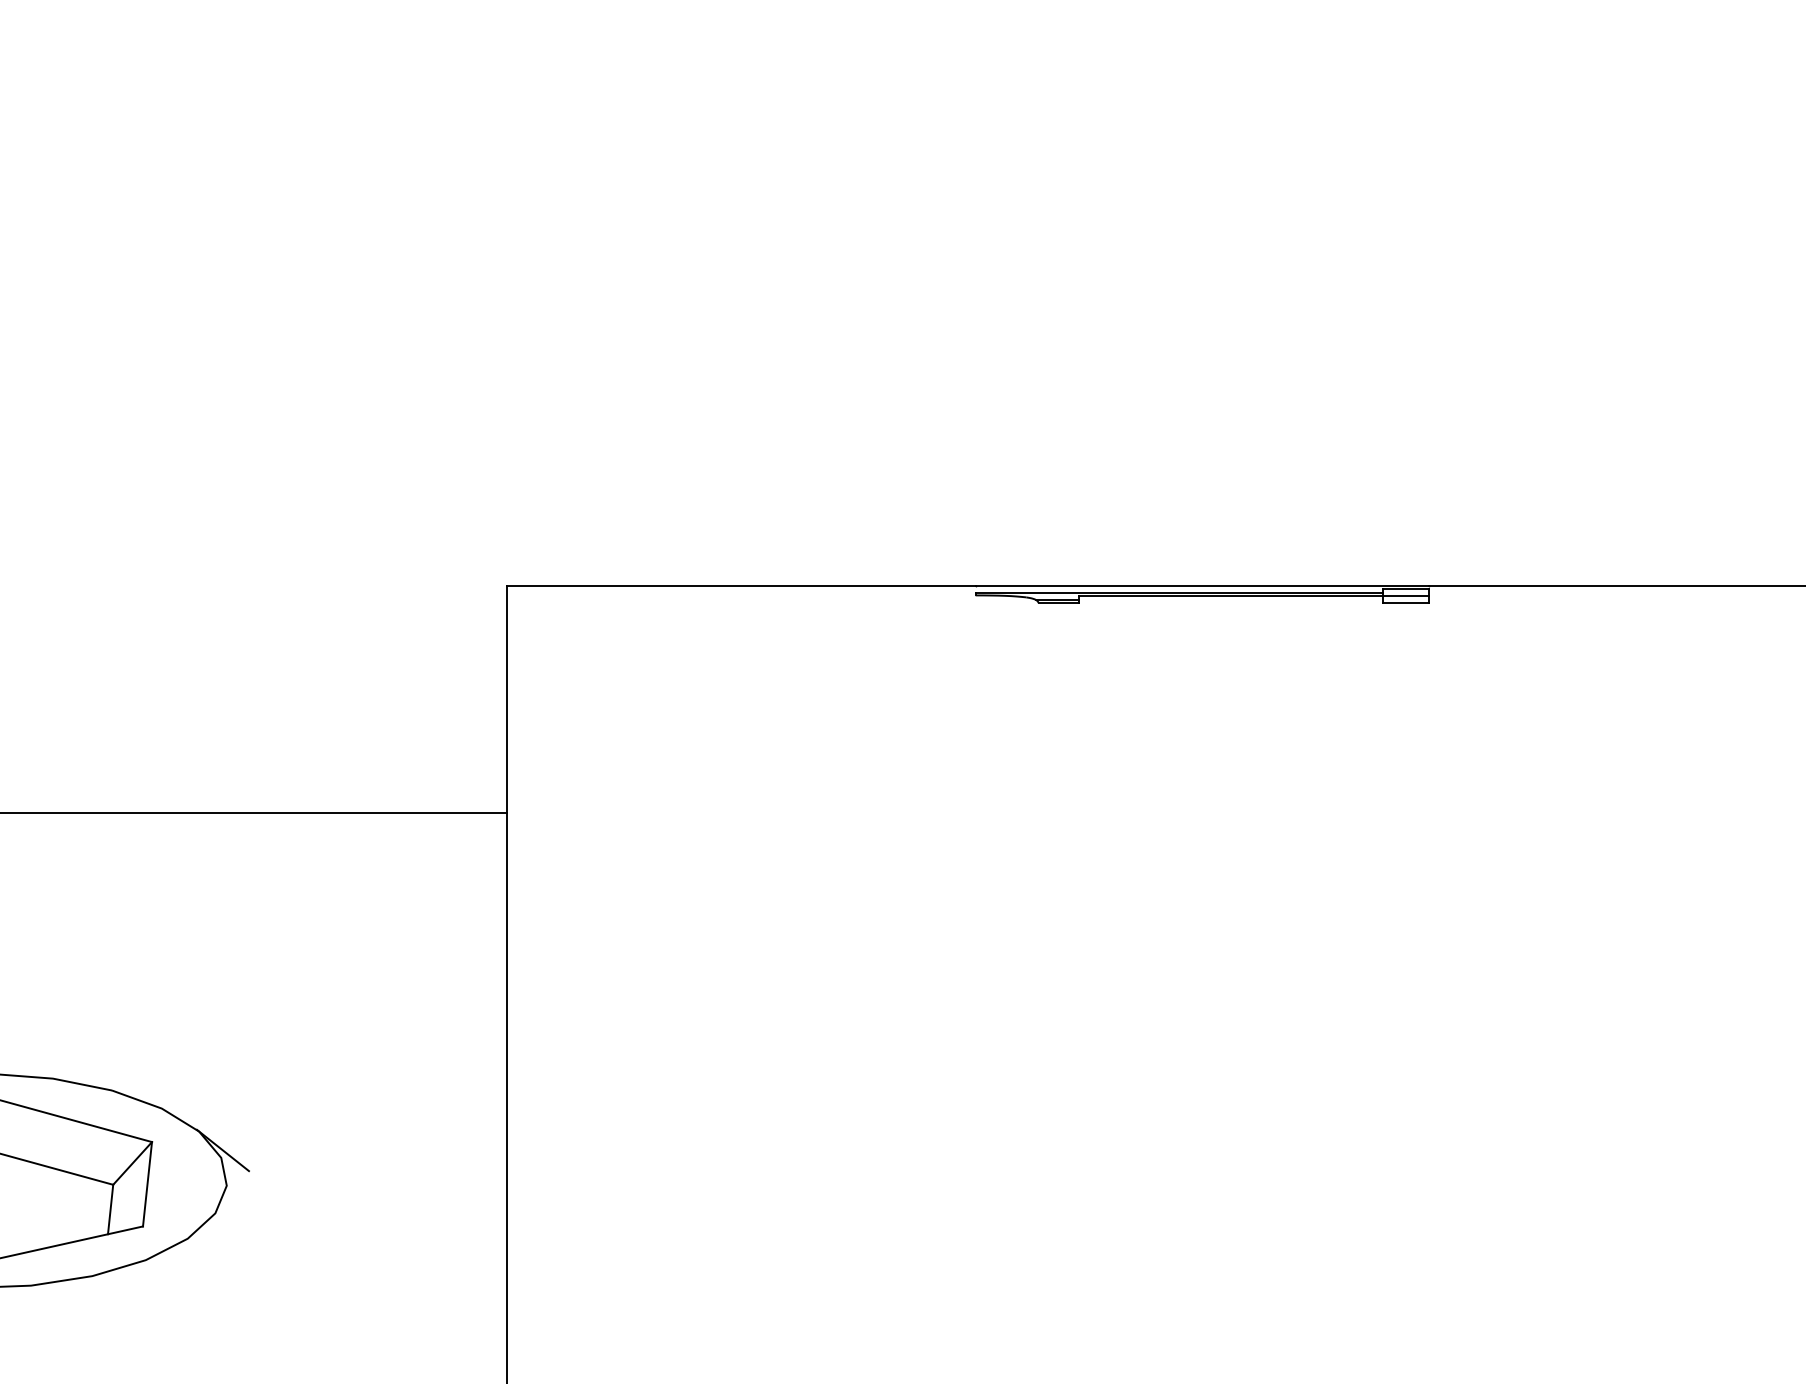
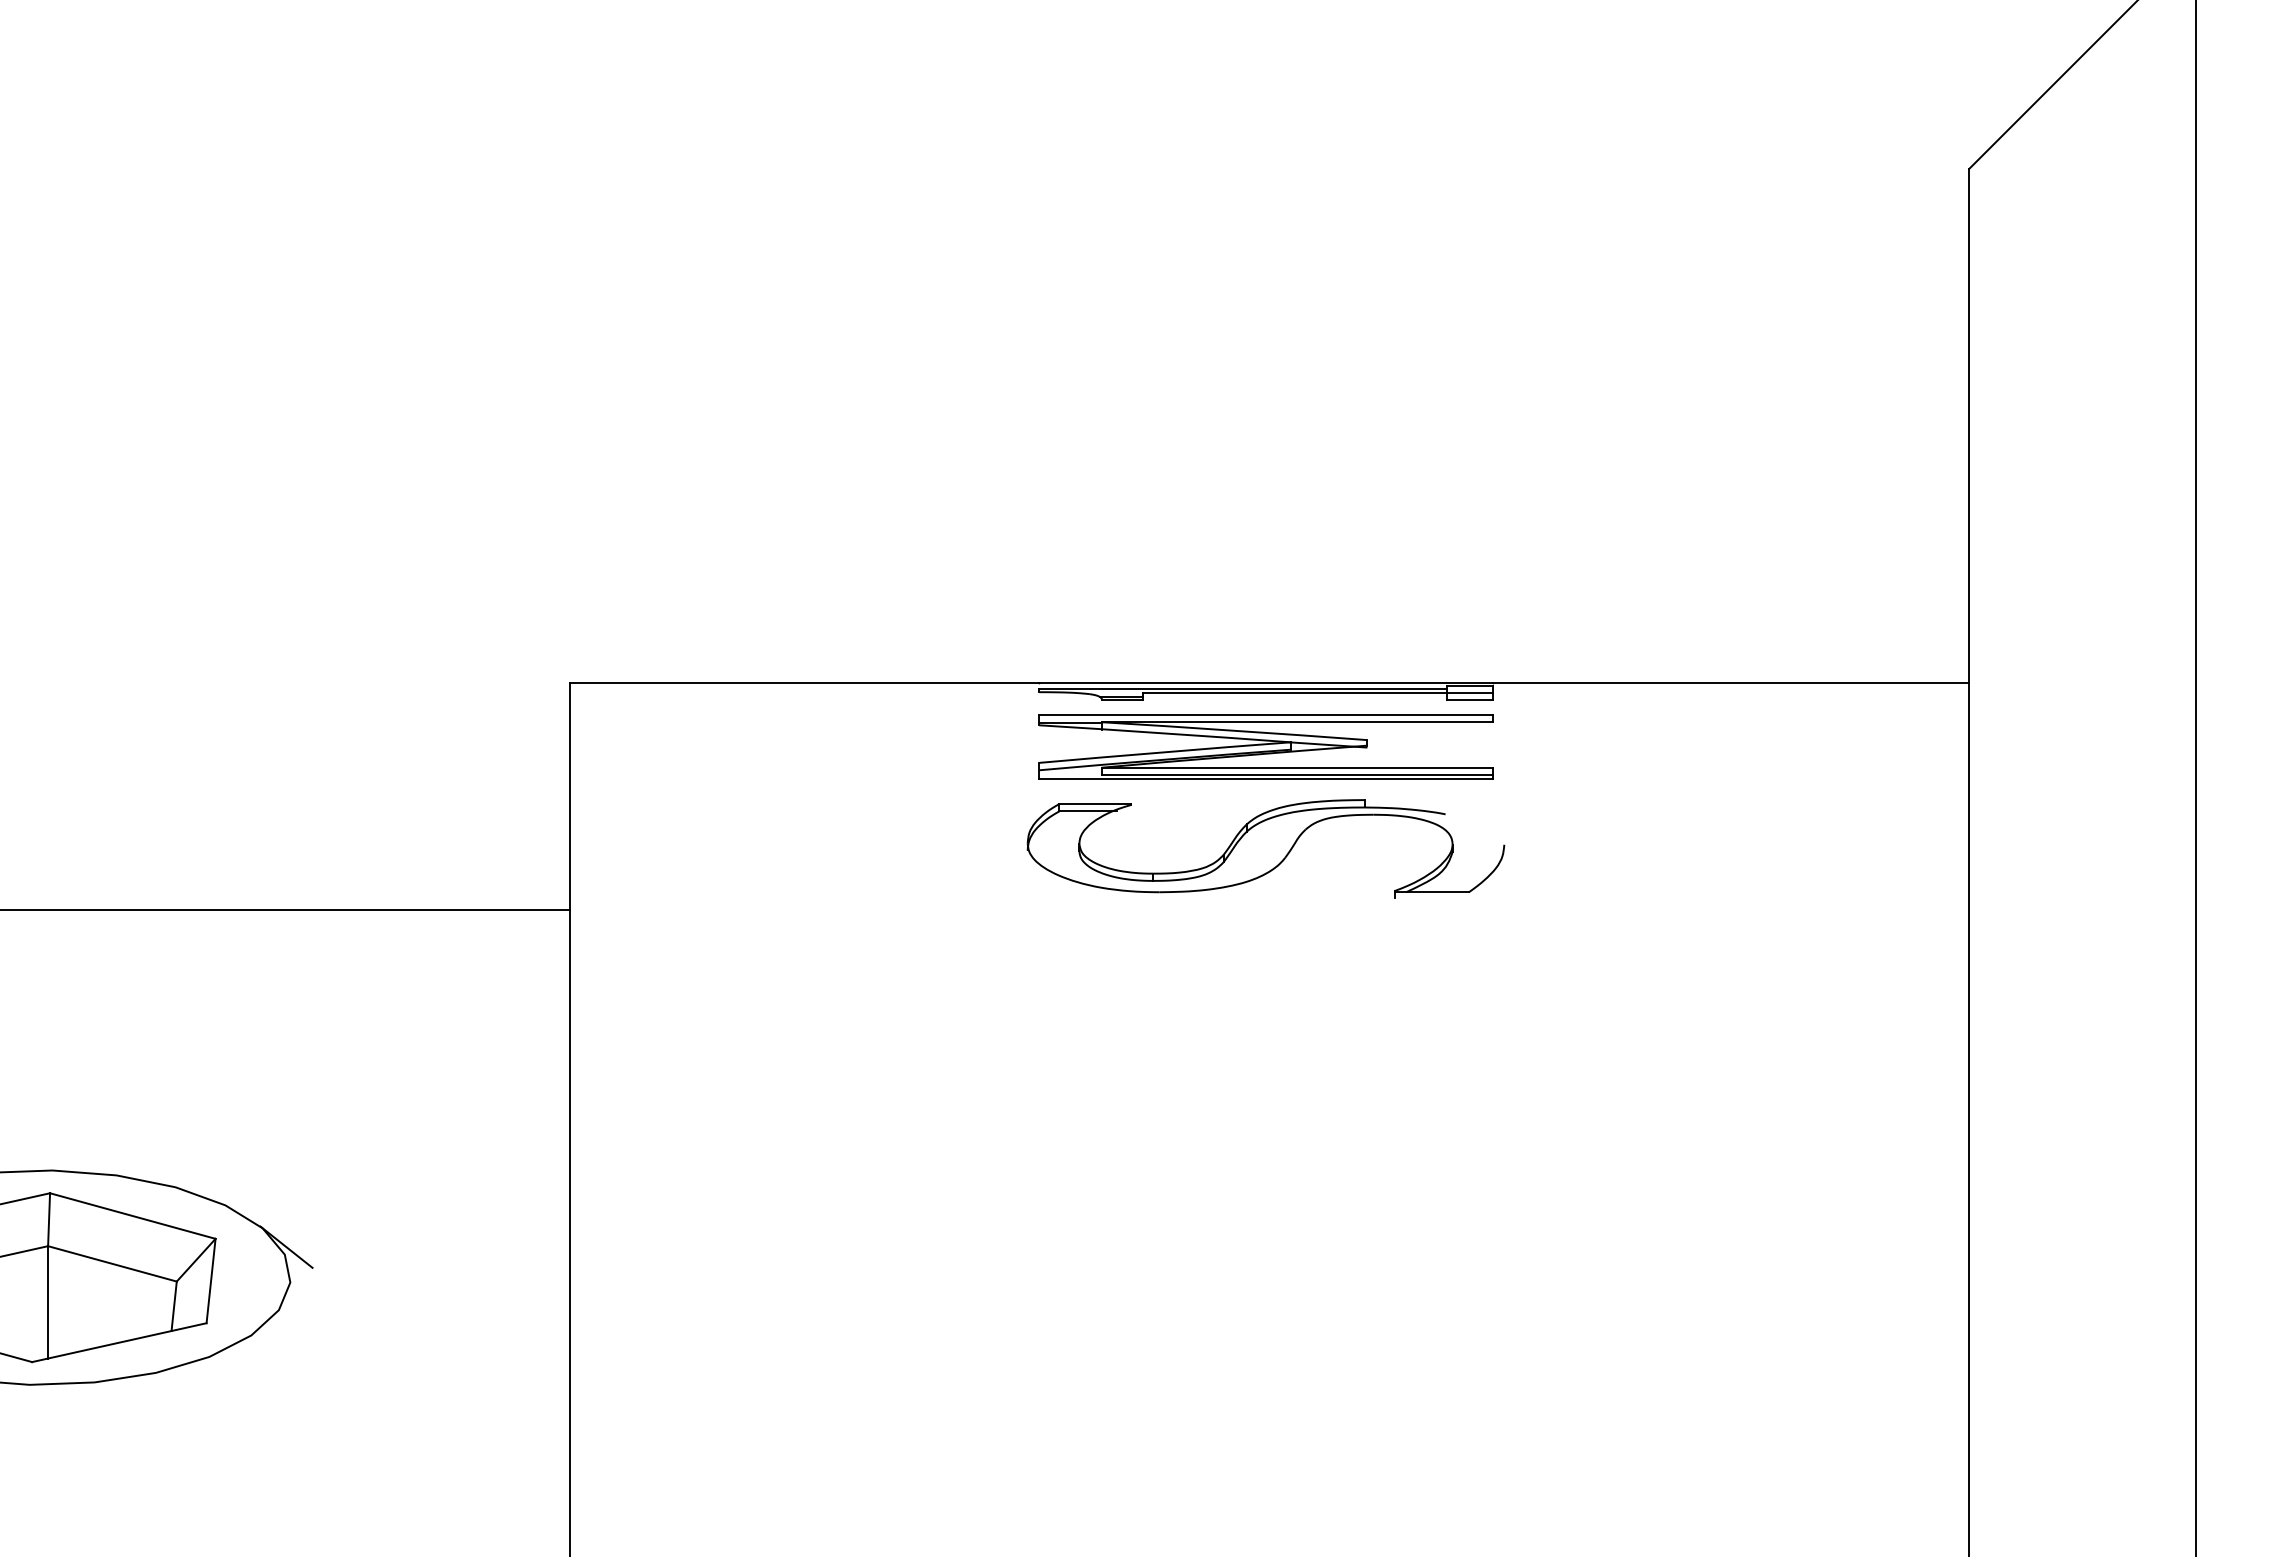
part: (1201, 649) -> (1265, 746), added
part: (1215, 765) -> (1279, 862), added

